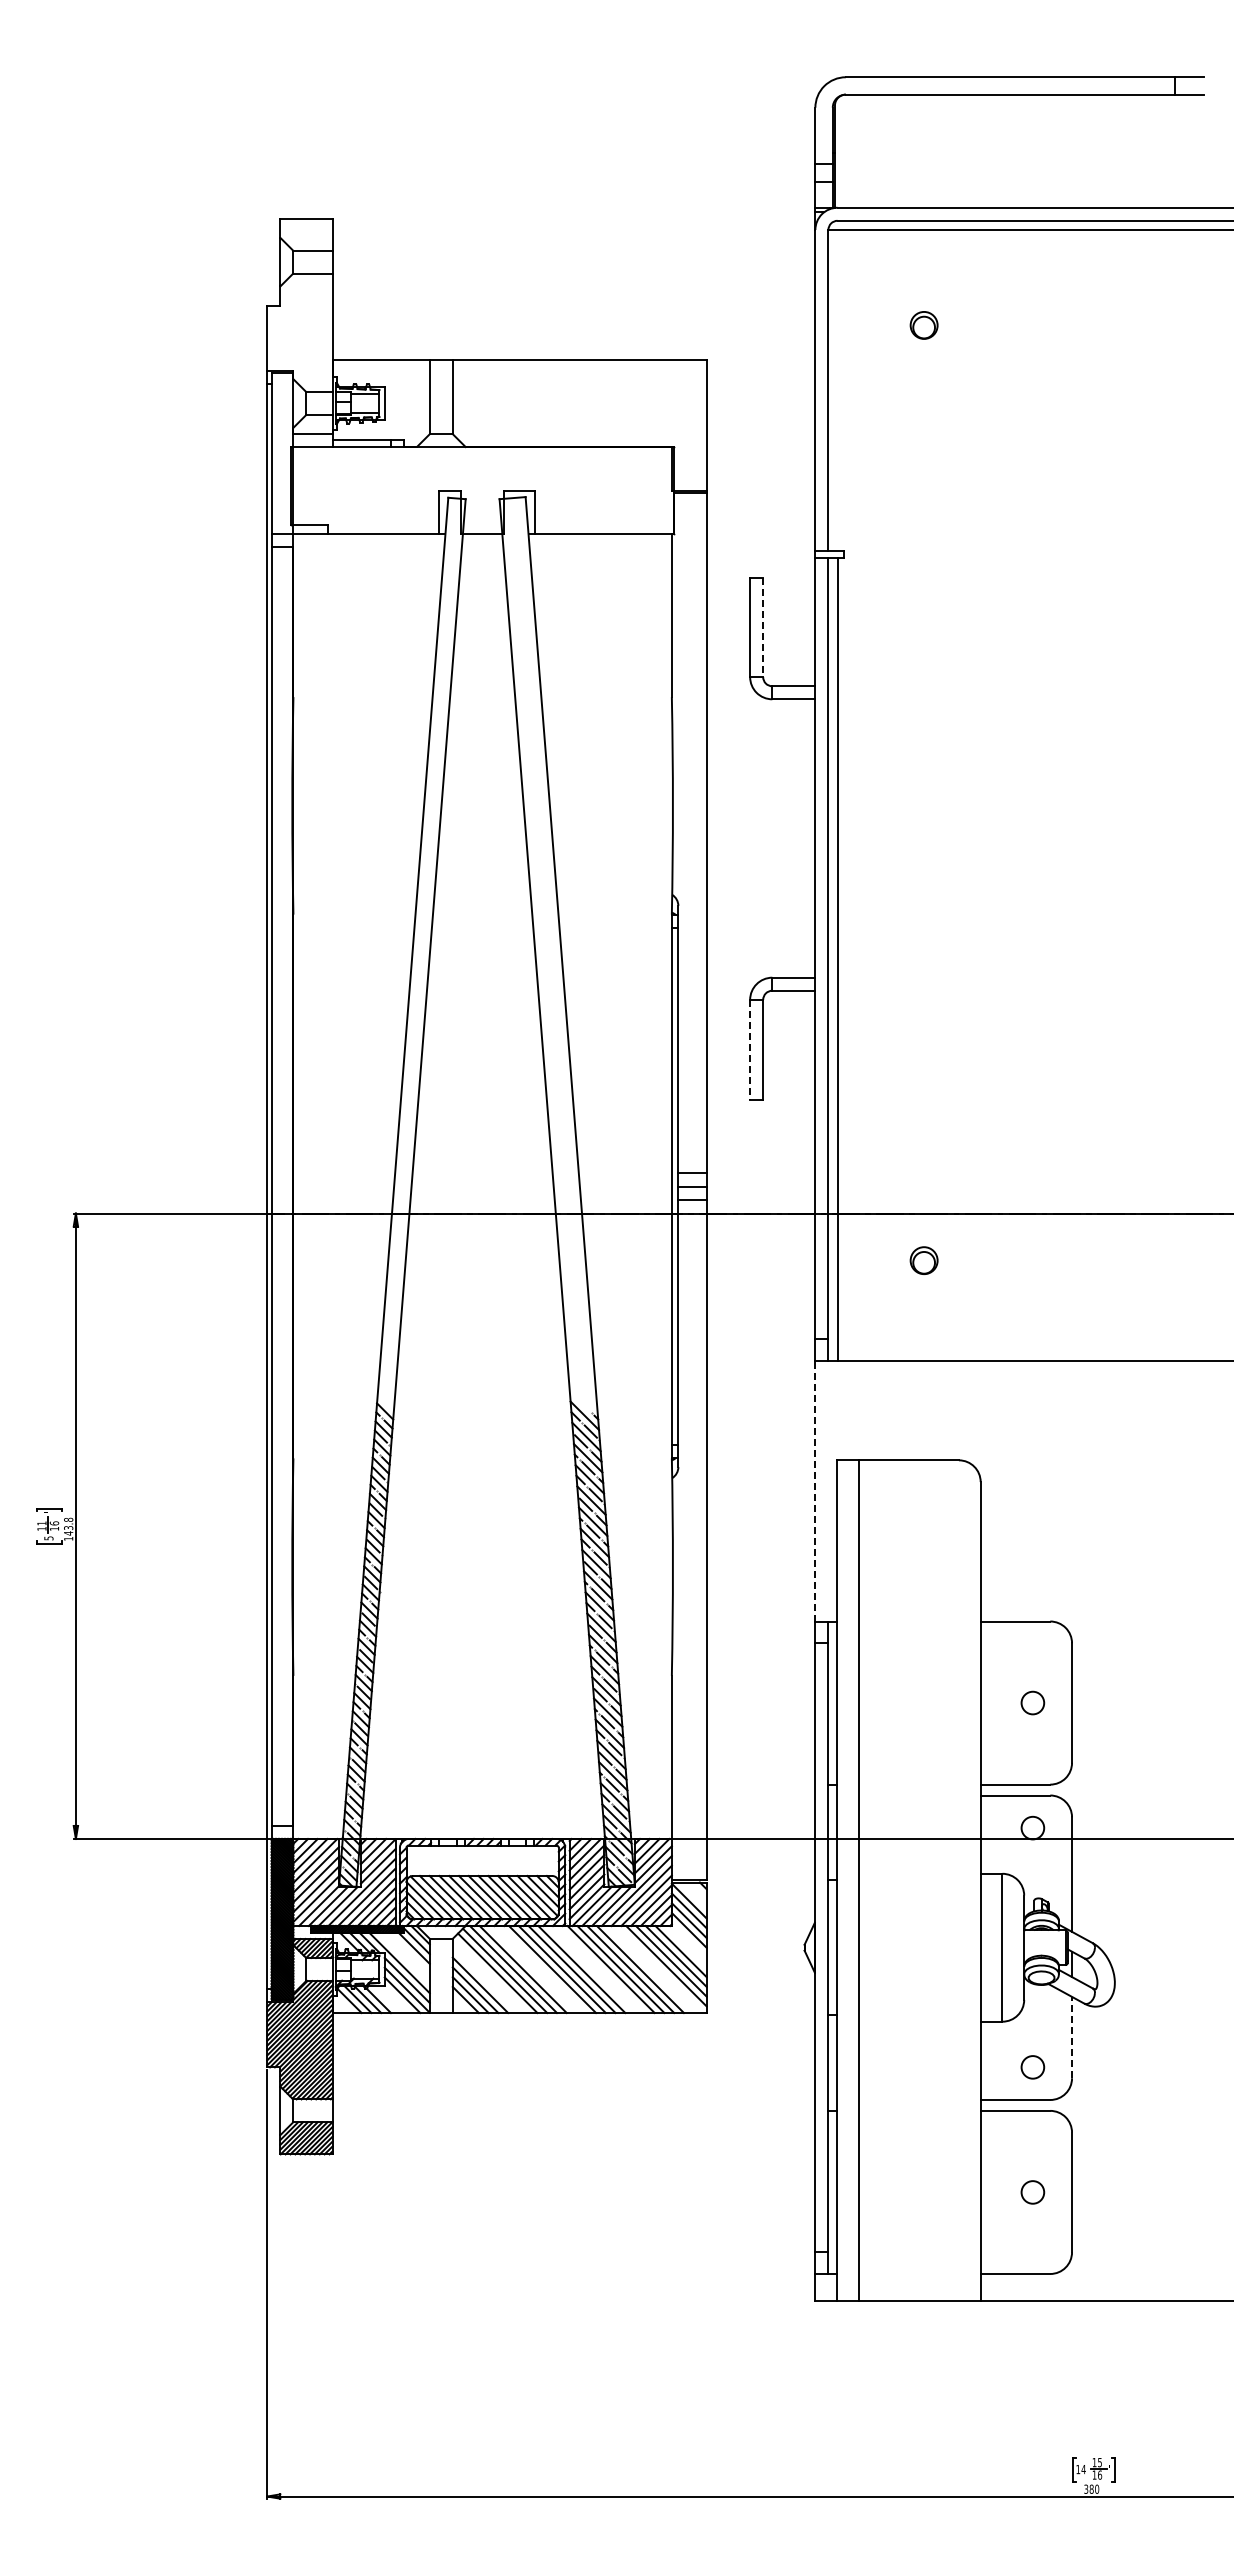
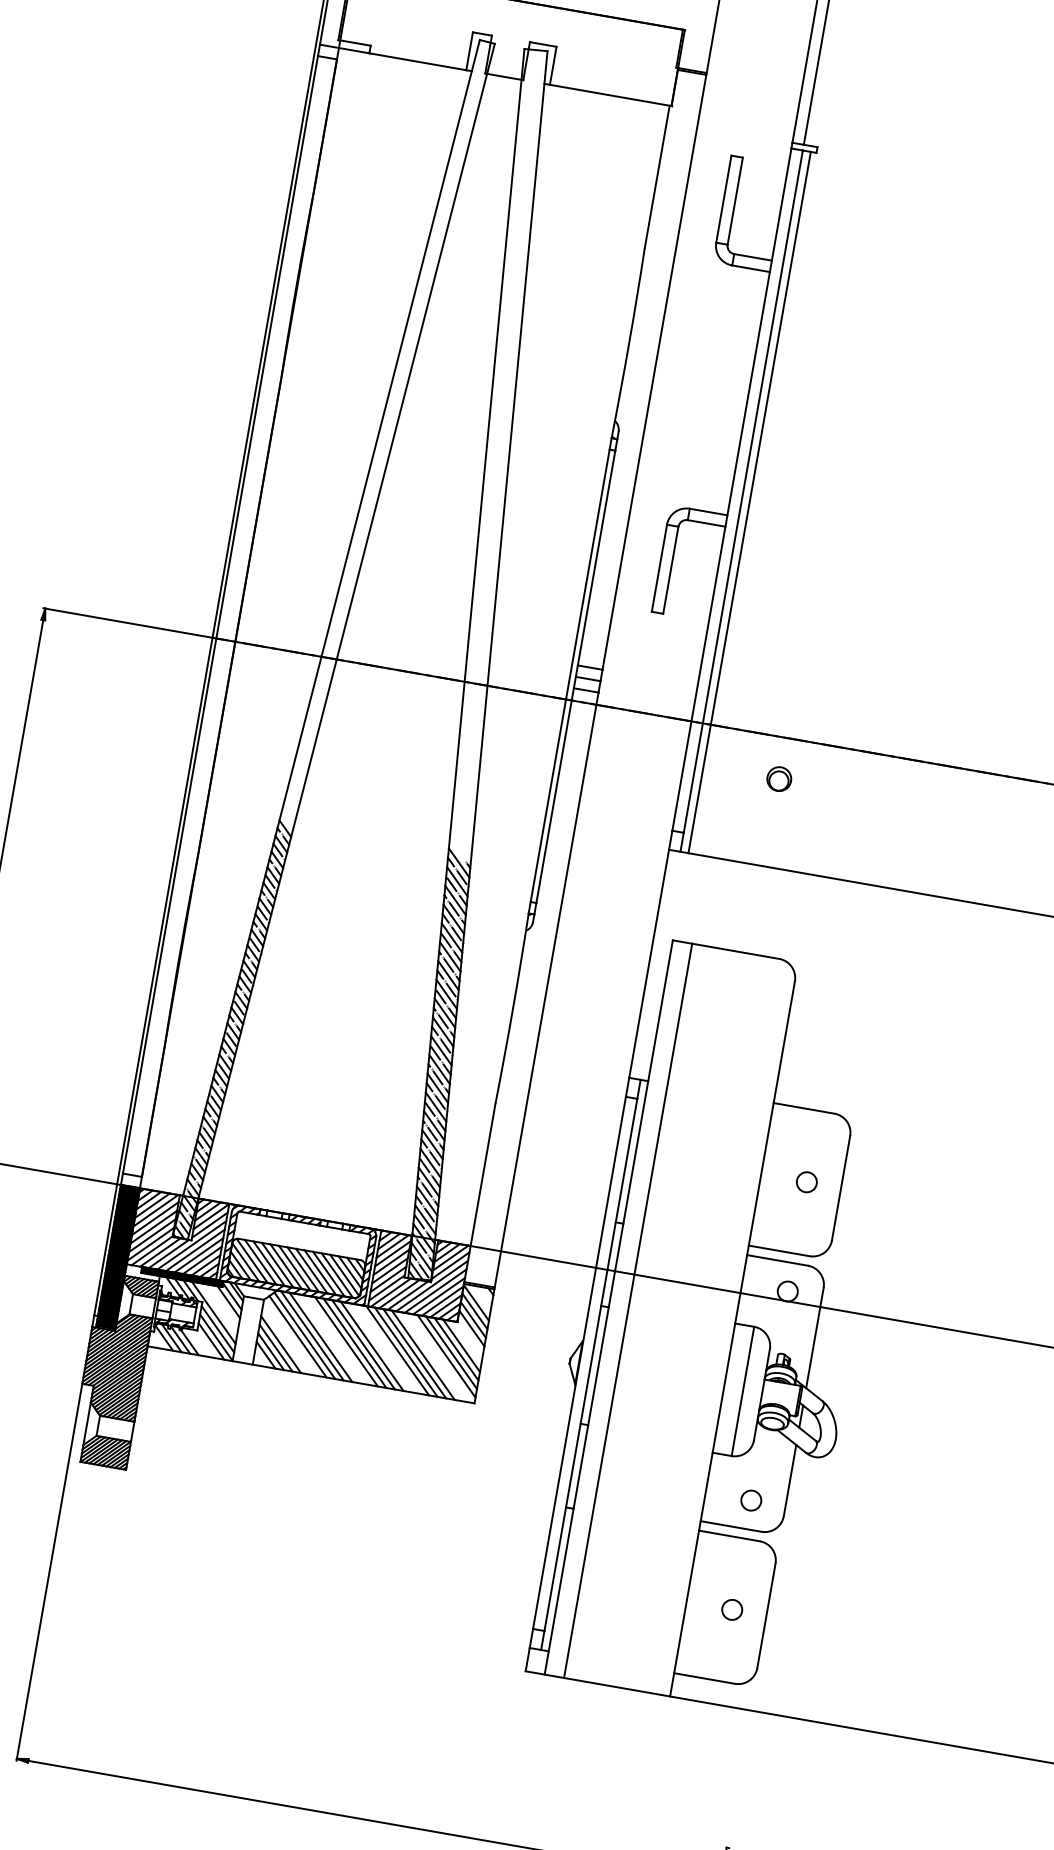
line: (763, 627) -> (735, 201), dashed -> solid
line: (750, 1049) -> (659, 568), dashed -> solid
line: (815, 1490) -> (649, 963), dashed -> solid
line: (1072, 2037) -> (790, 1480), dashed -> solid

